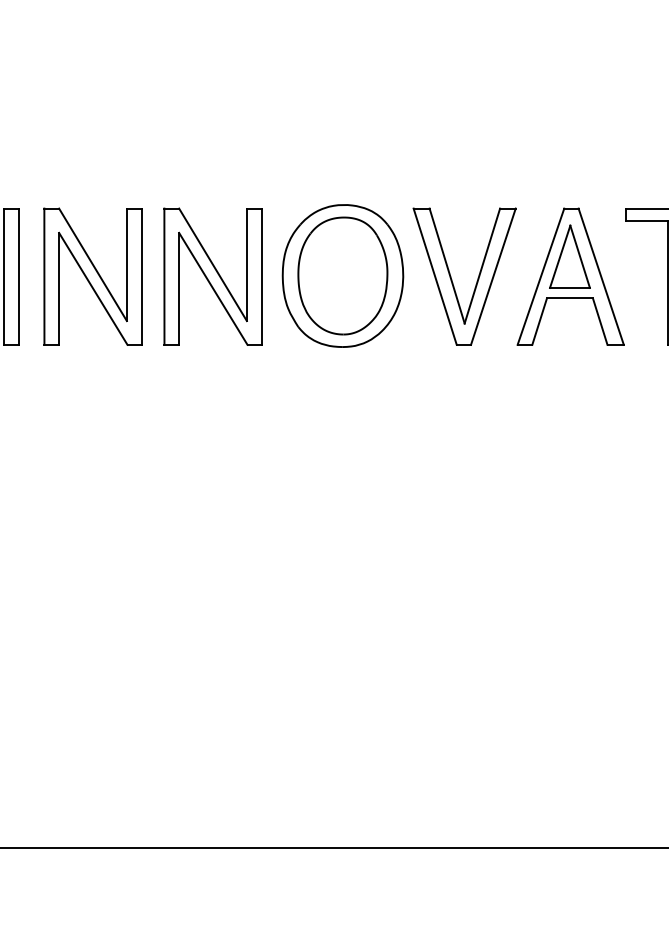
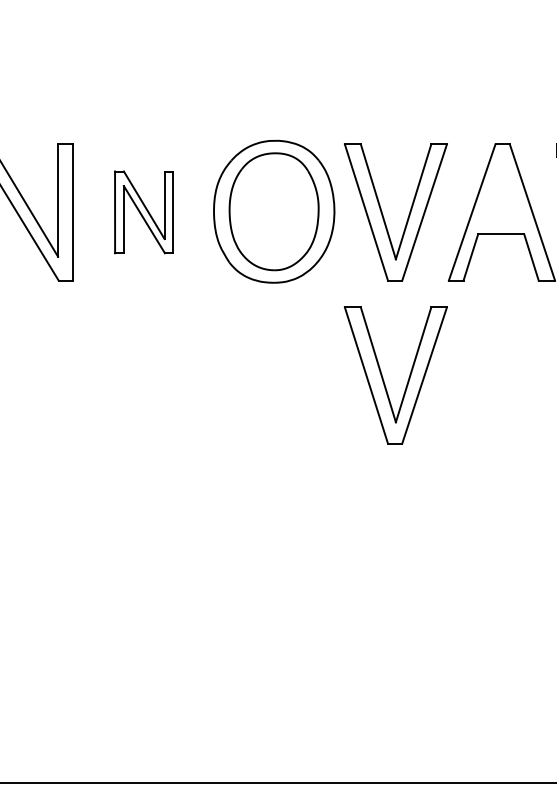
part: (569, 256) -> (500, 192), removed
part: (212, 276) -> (143, 212), size x0.6
part: (452, 442) -> (383, 378), added

